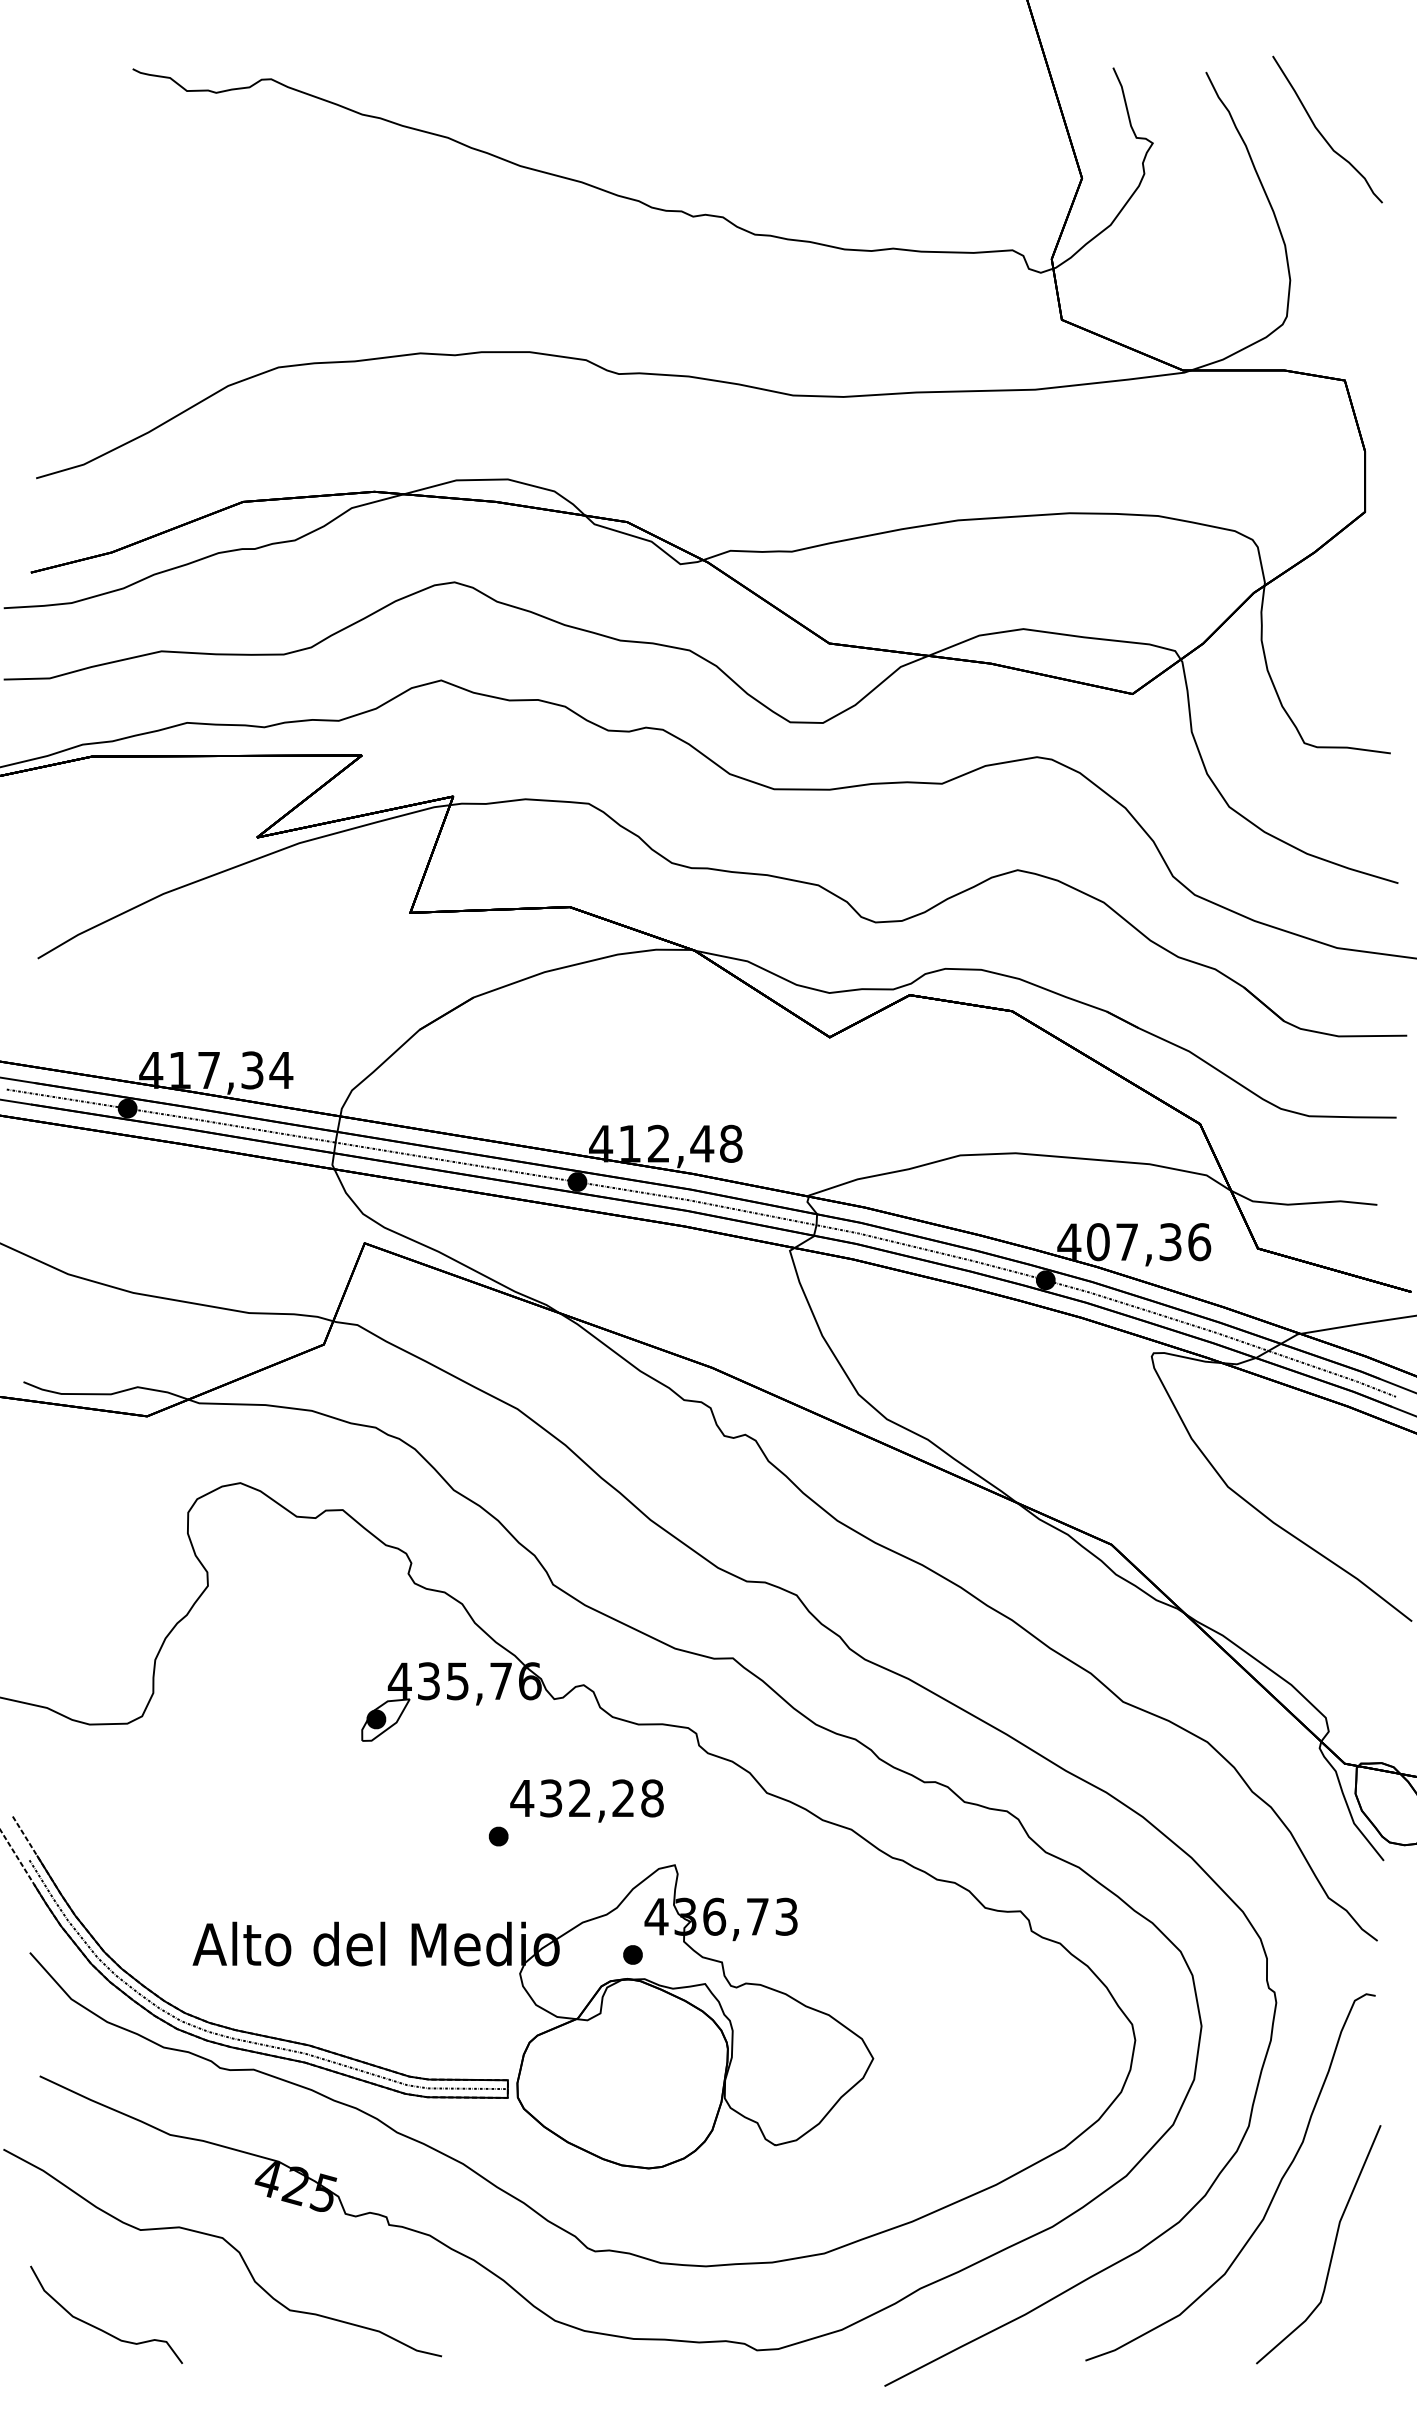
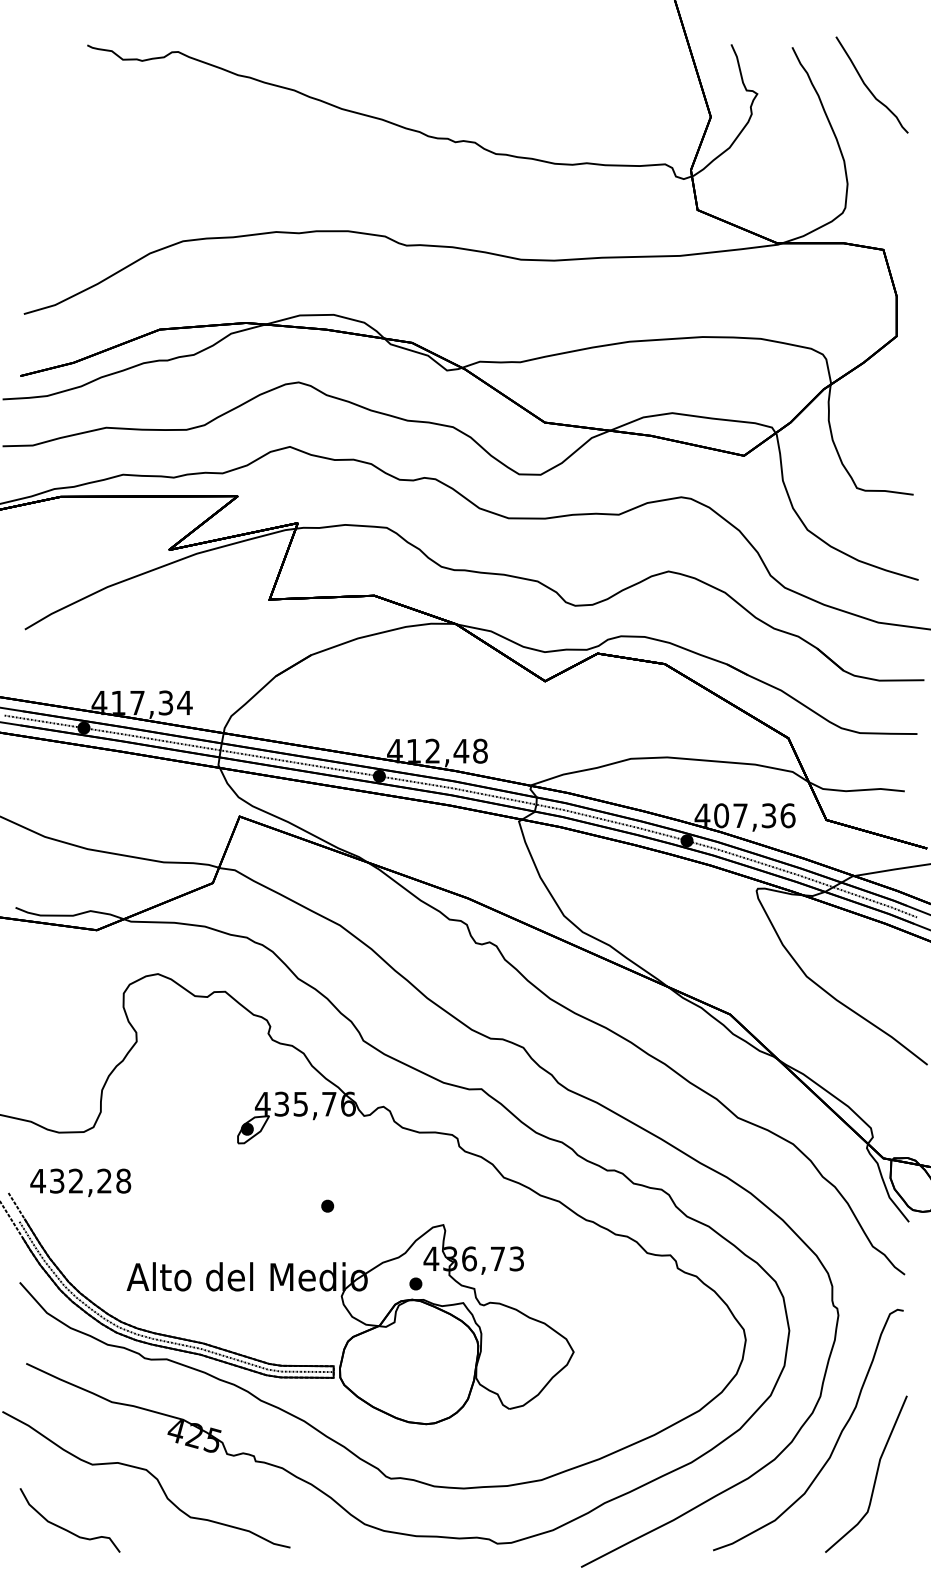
text: (586, 1800) -> (80, 1182), moved

